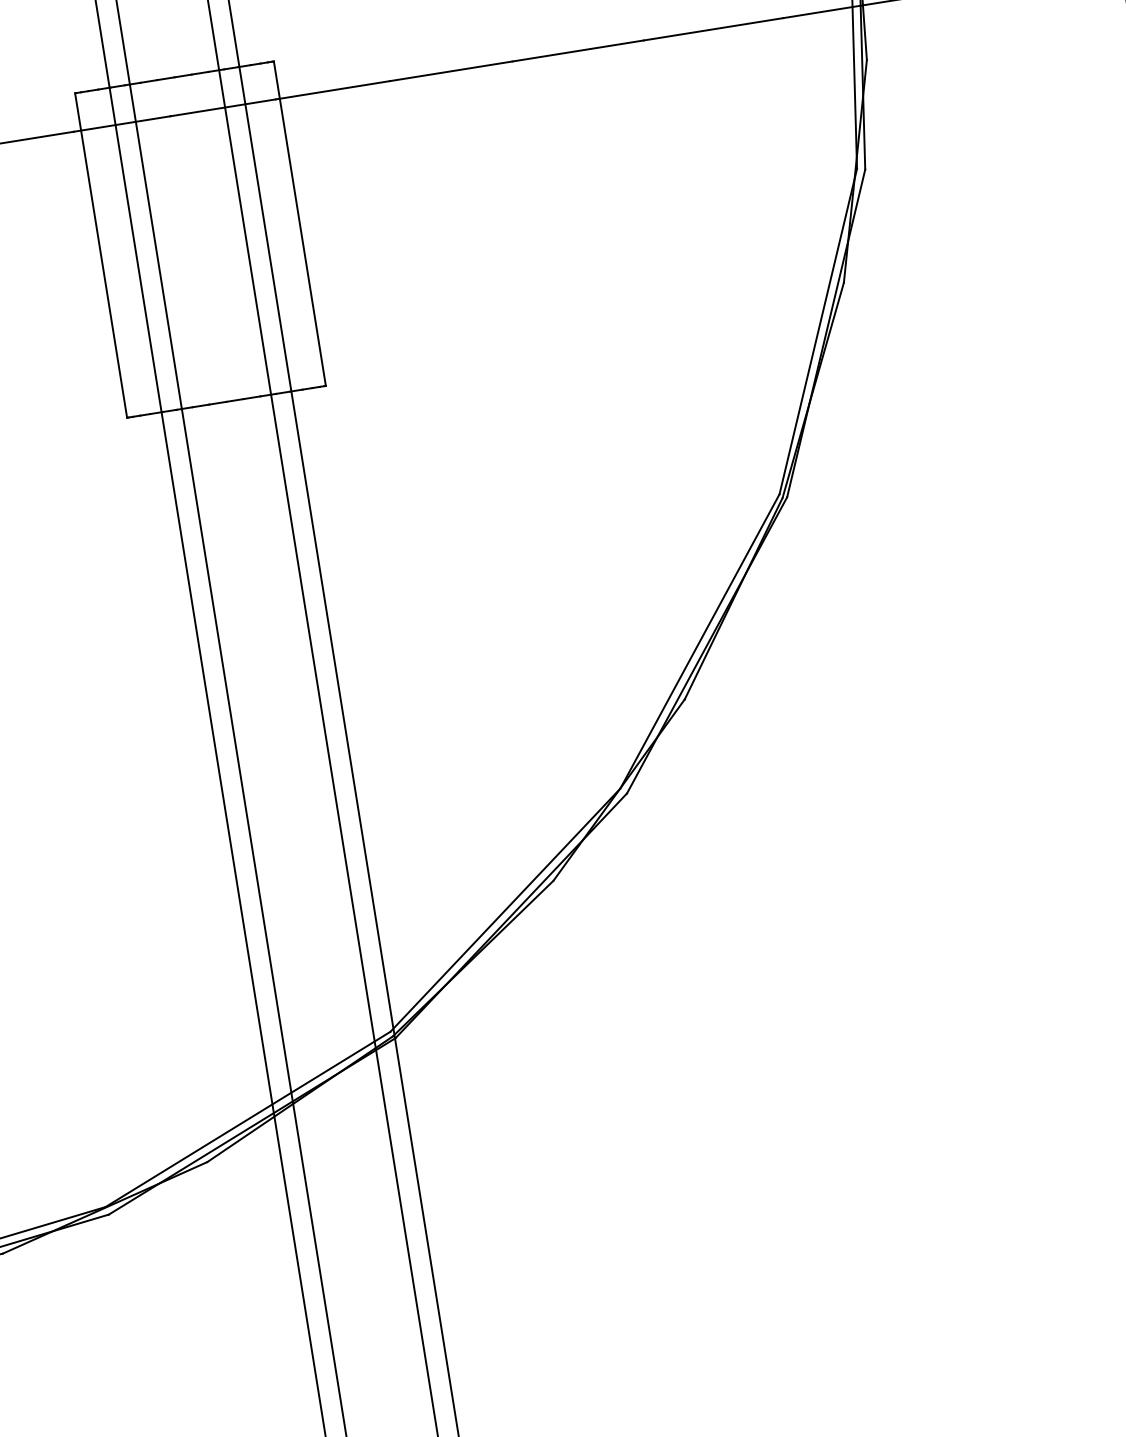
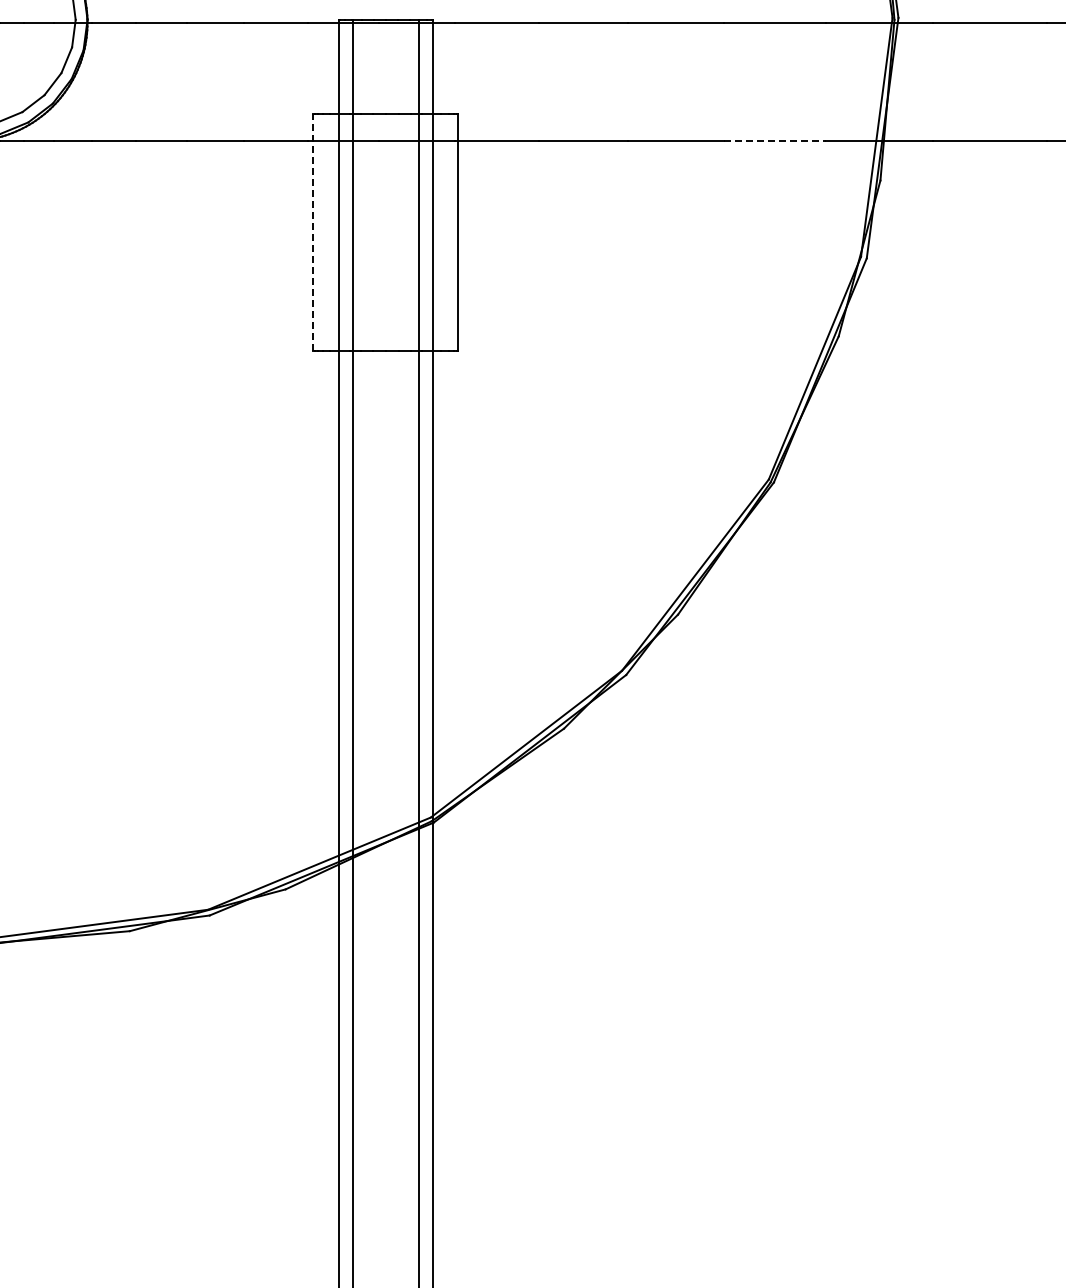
line: (713, 29) -> (774, 141), solid -> dashed
line: (100, 254) -> (313, 231), solid -> dashed

